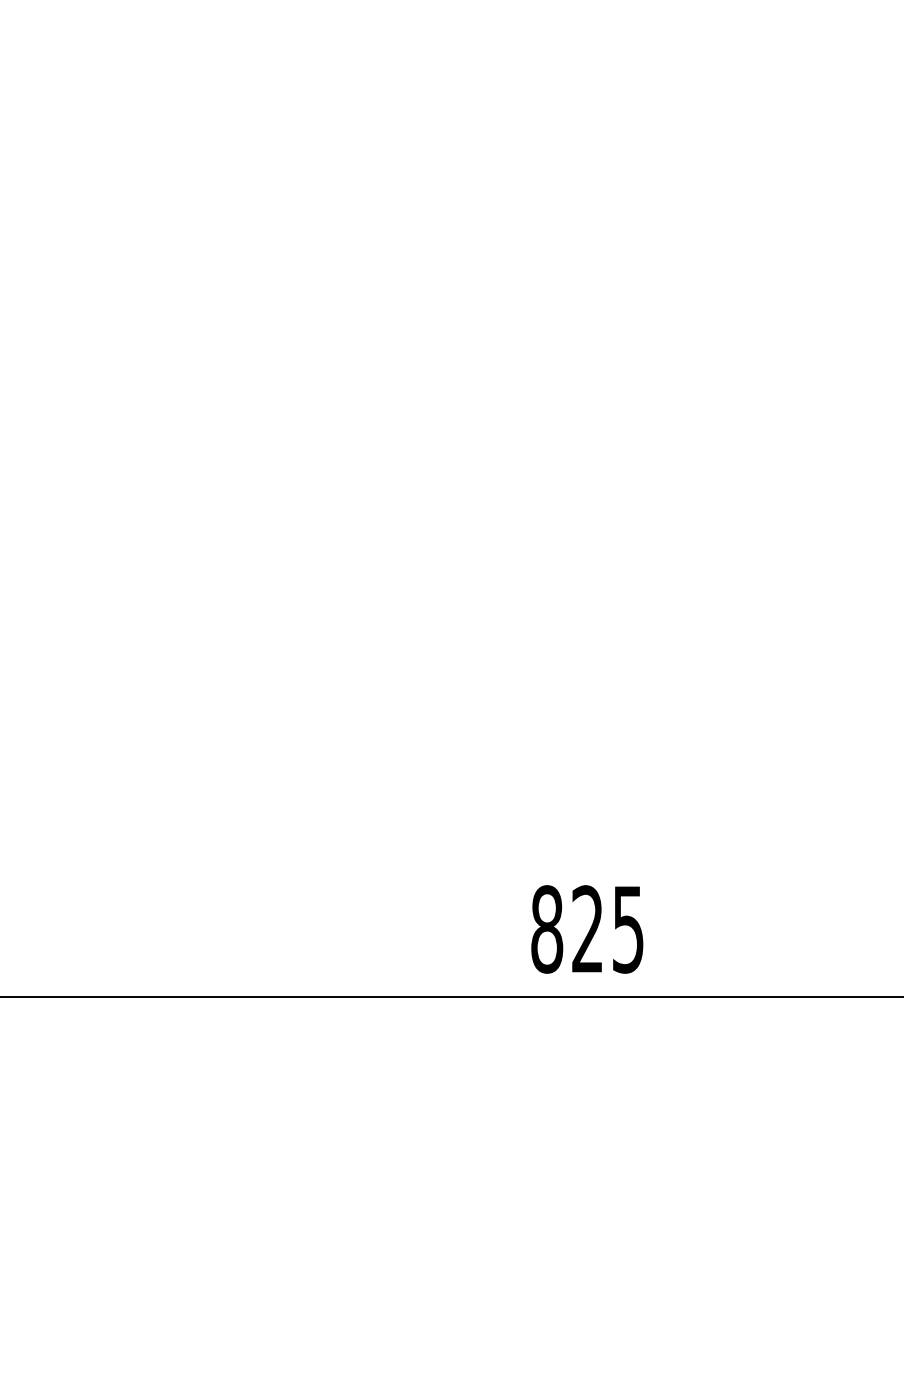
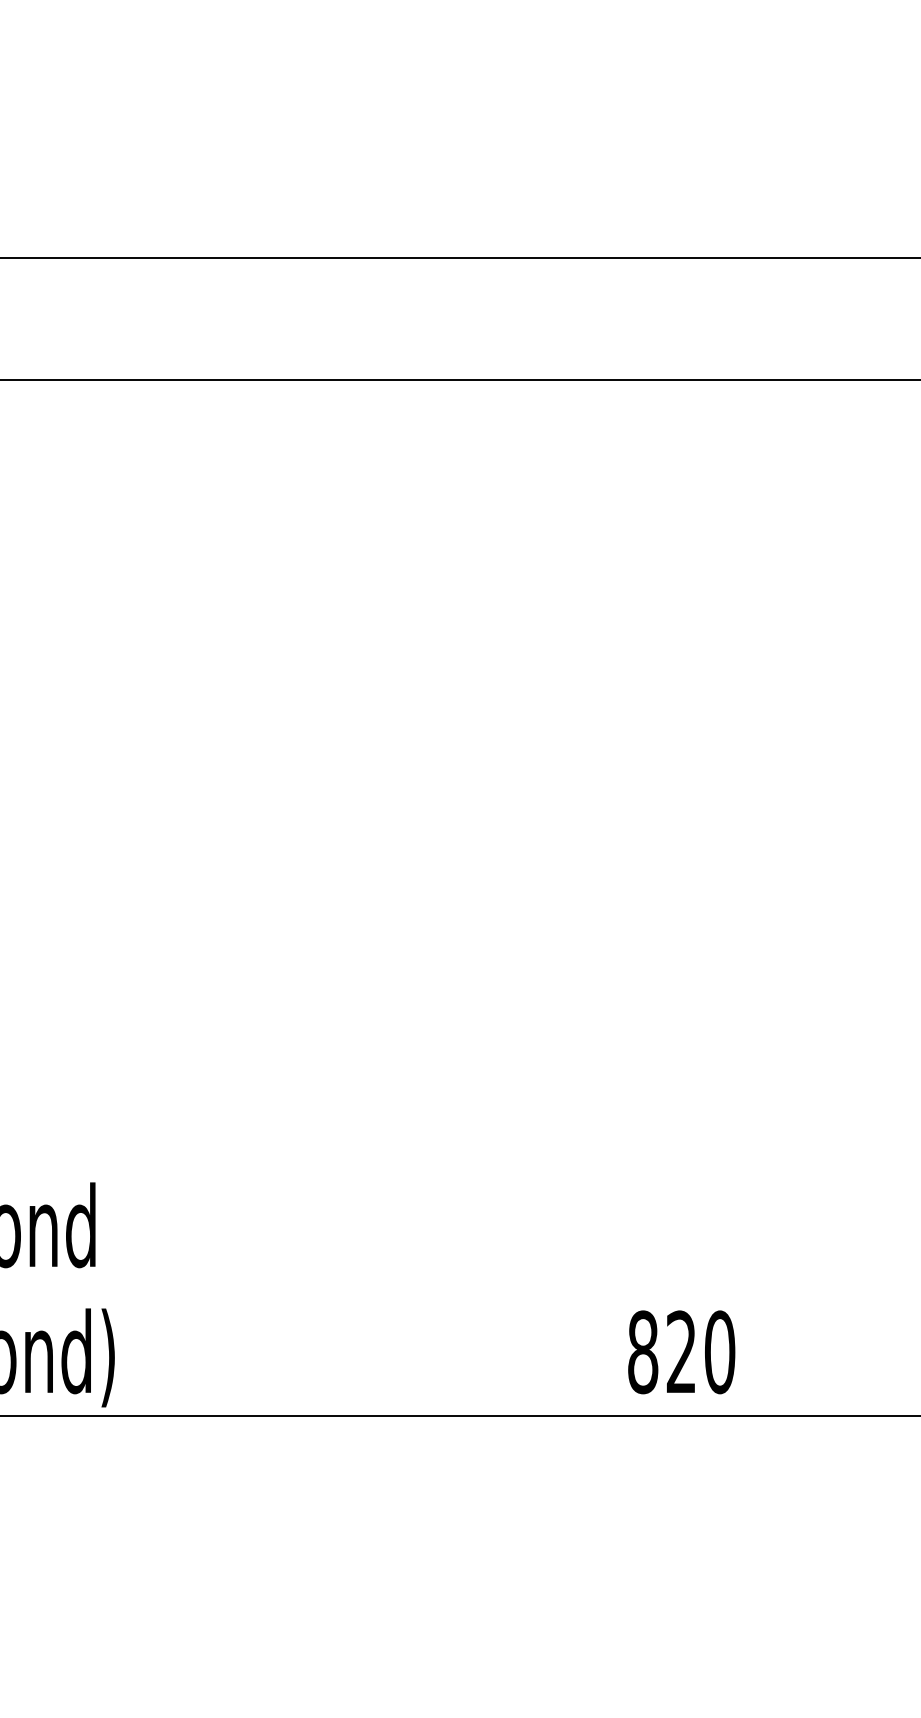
text: (628, 929) -> (720, 1352), 825 -> 820

